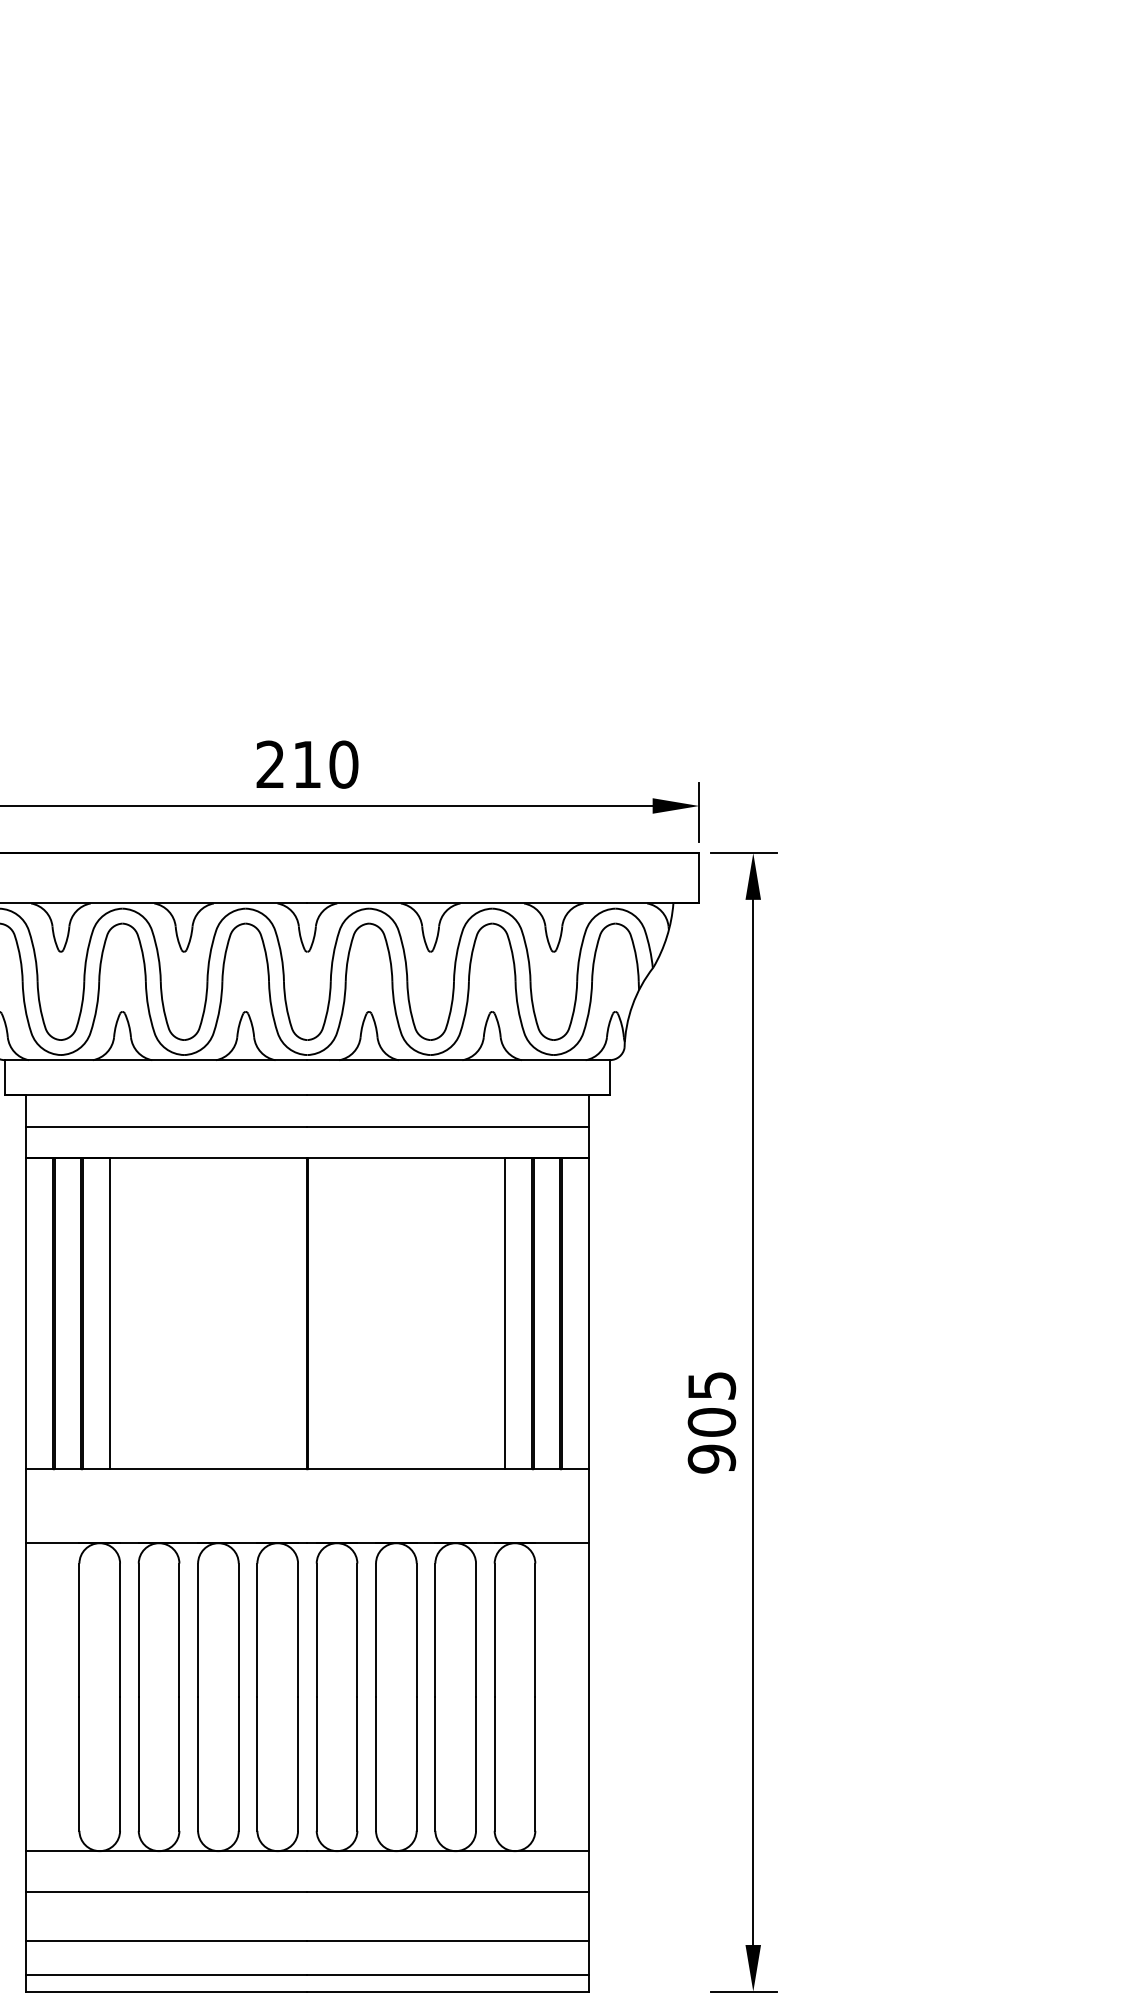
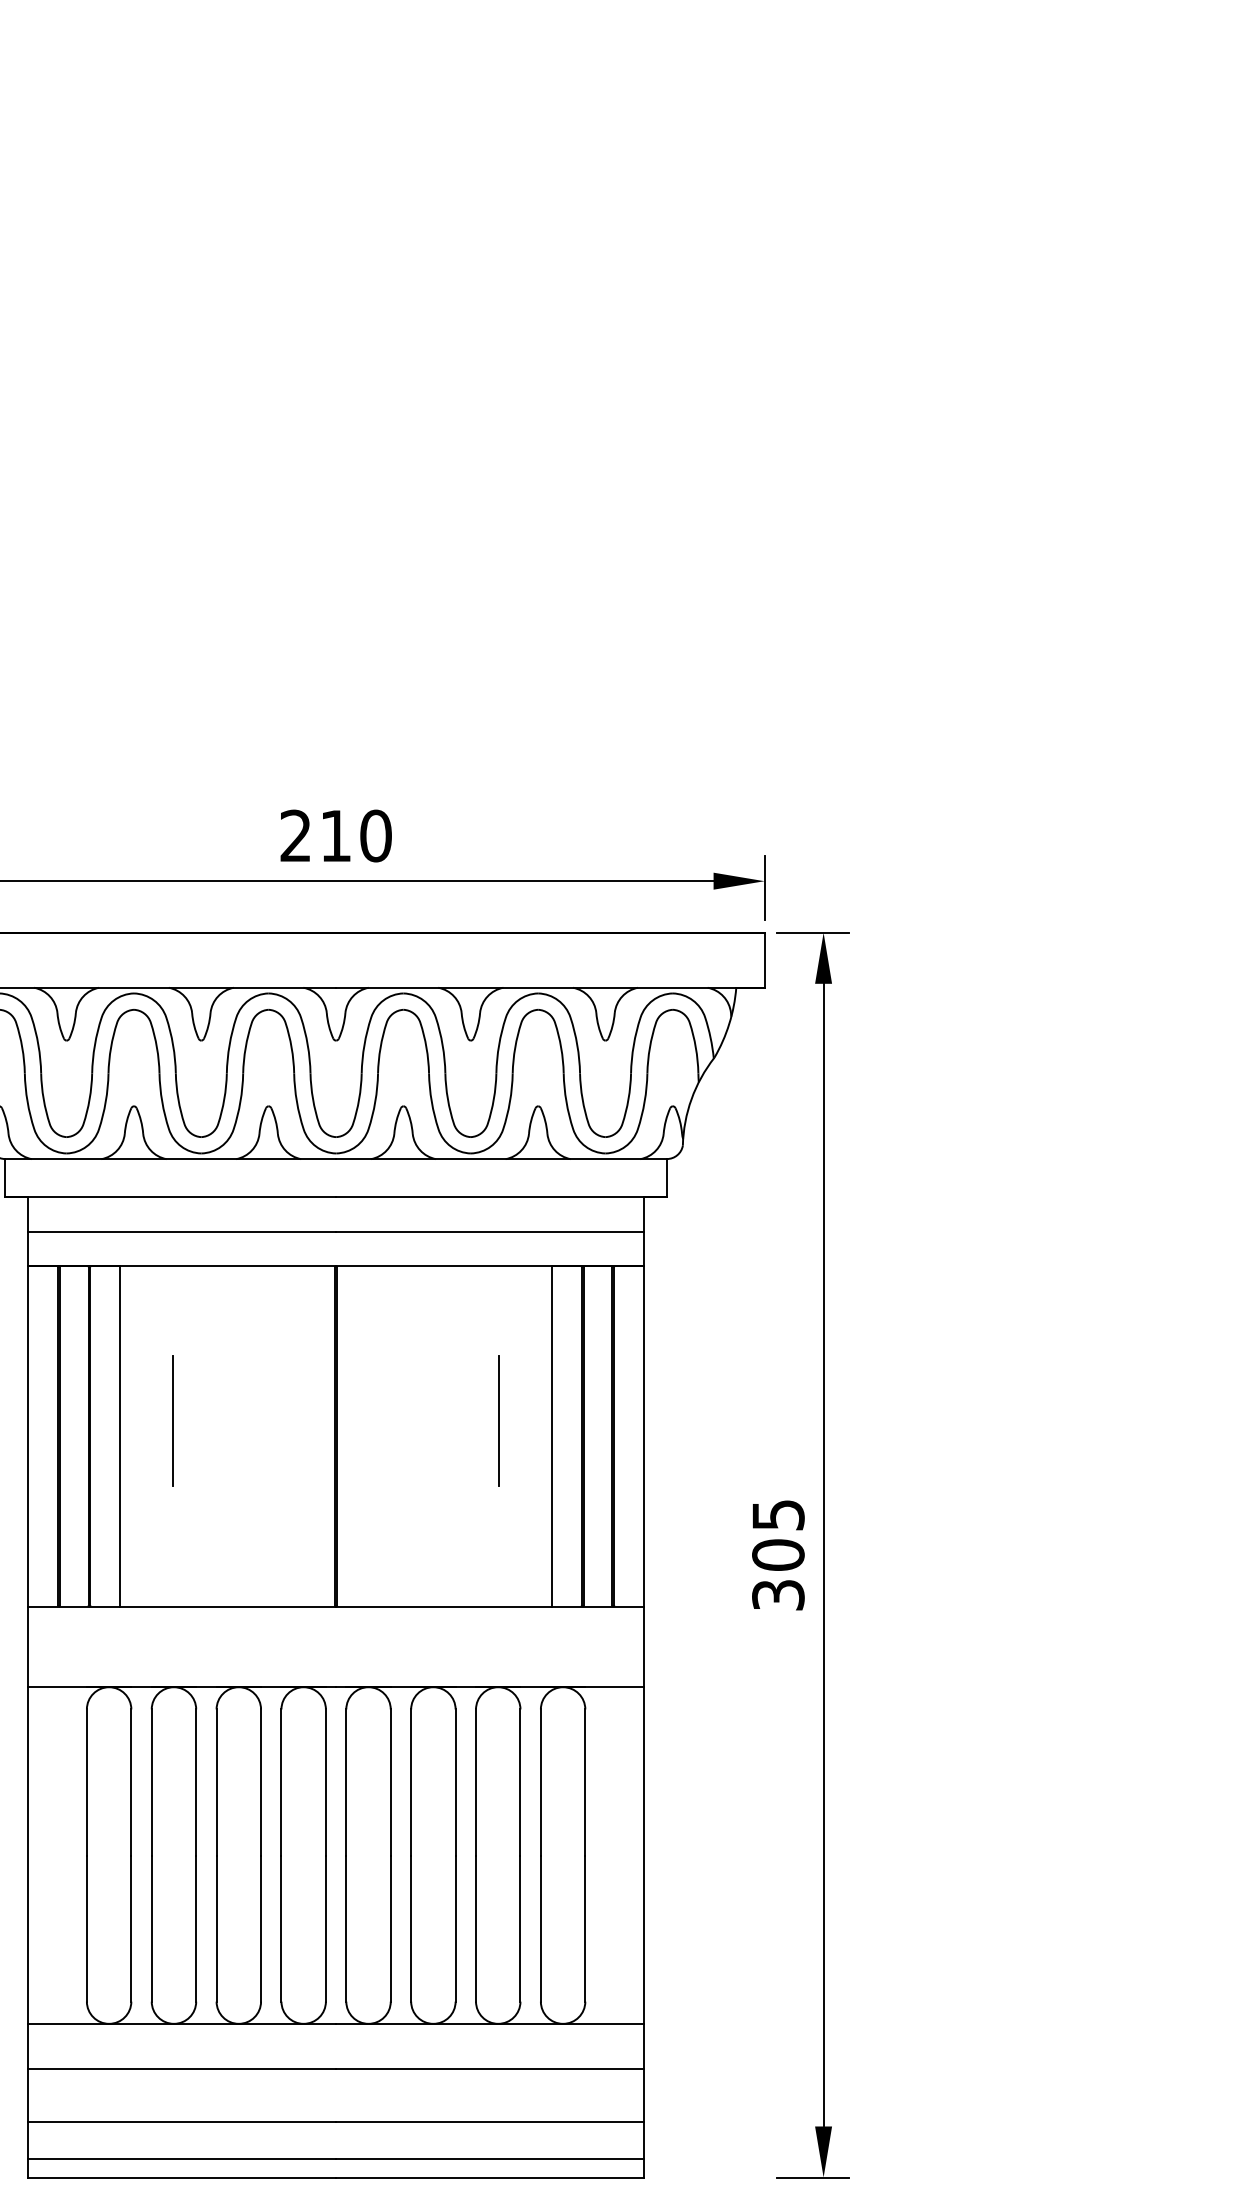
line: (158, 1299) -> (173, 1420), added
line: (456, 1299) -> (499, 1420), added
text: (711, 1458) -> (777, 1594), 905 -> 305

